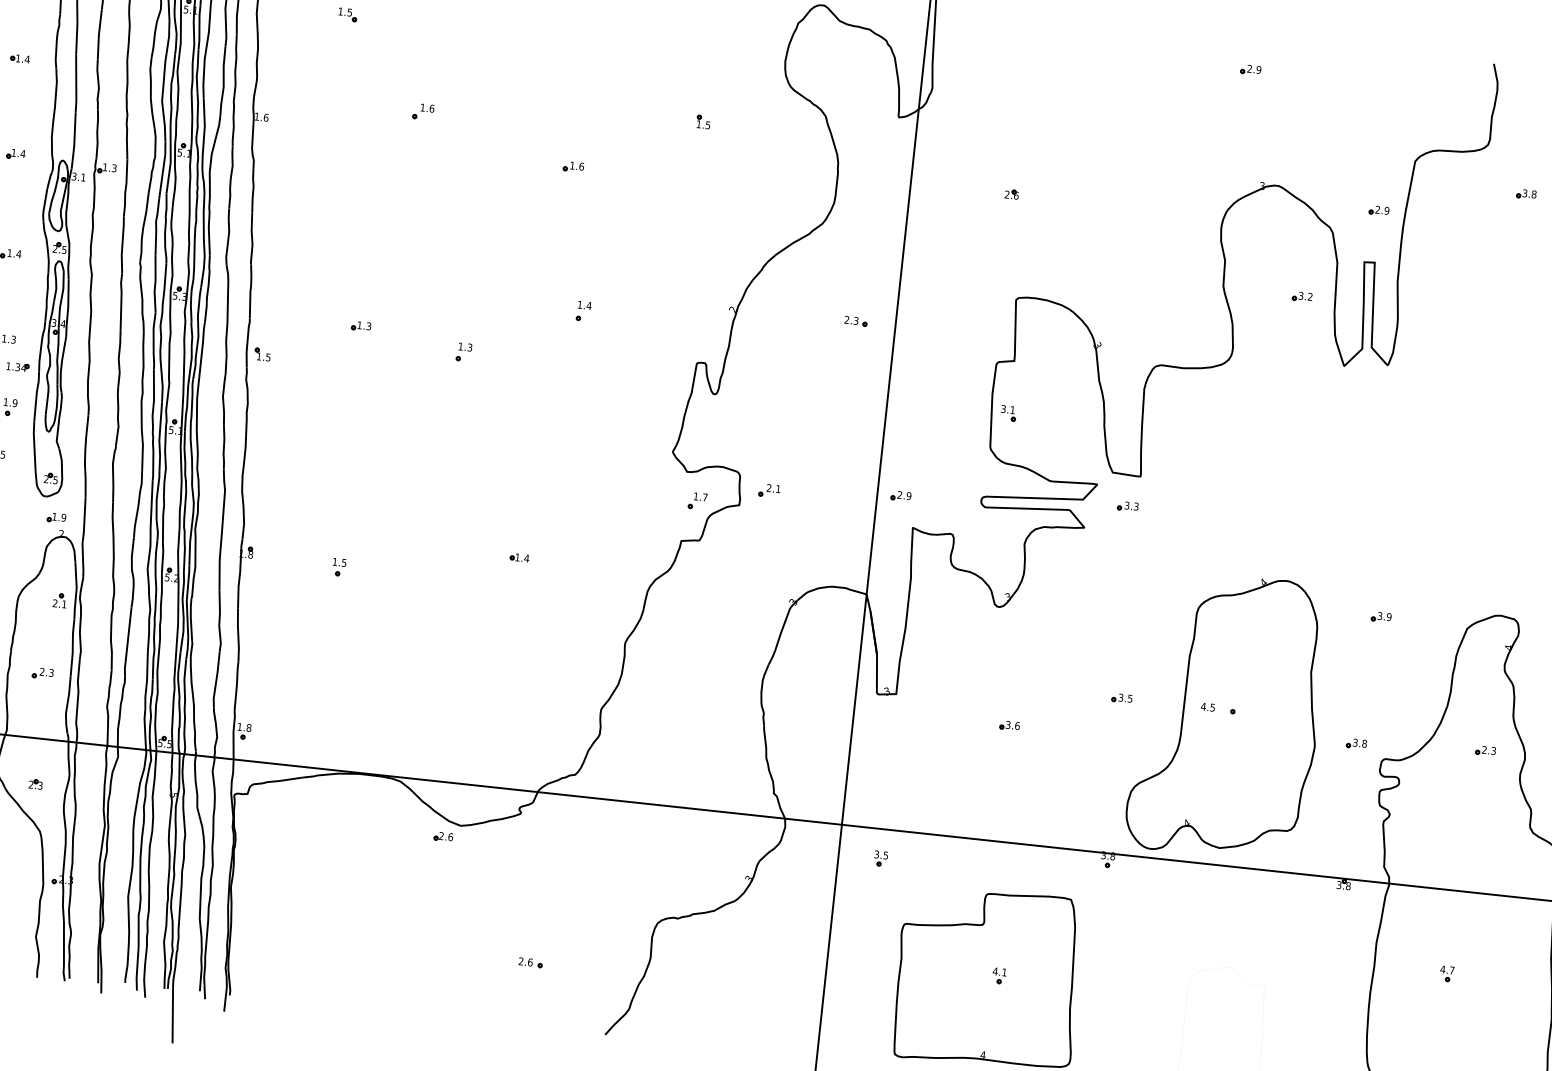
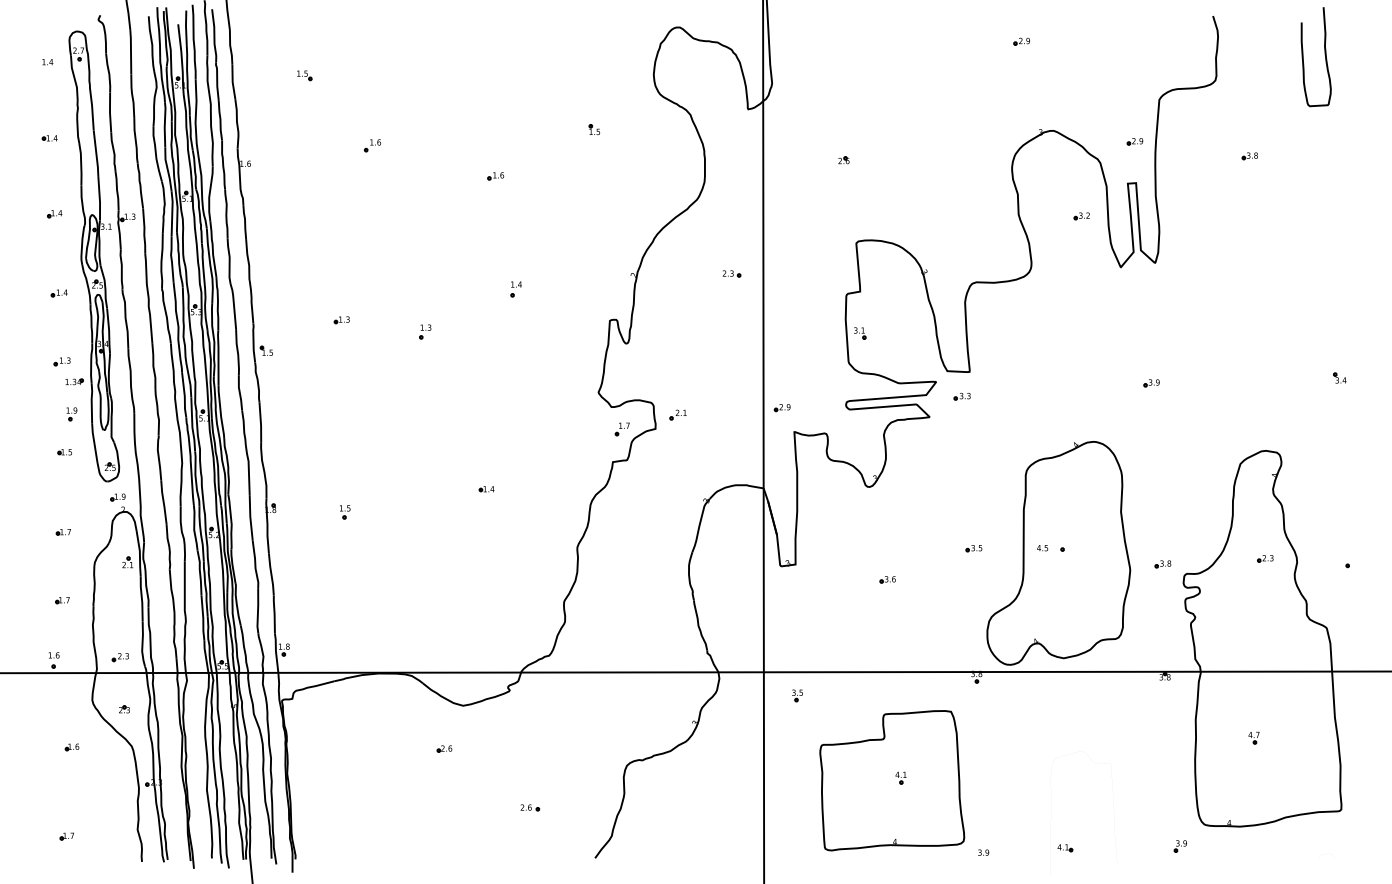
part: (1525, 194) -> (1249, 156), moved
part: (1381, 617) -> (1151, 383), moved
part: (41, 673) -> (119, 657), moved
part: (443, 836) -> (444, 748), moved

